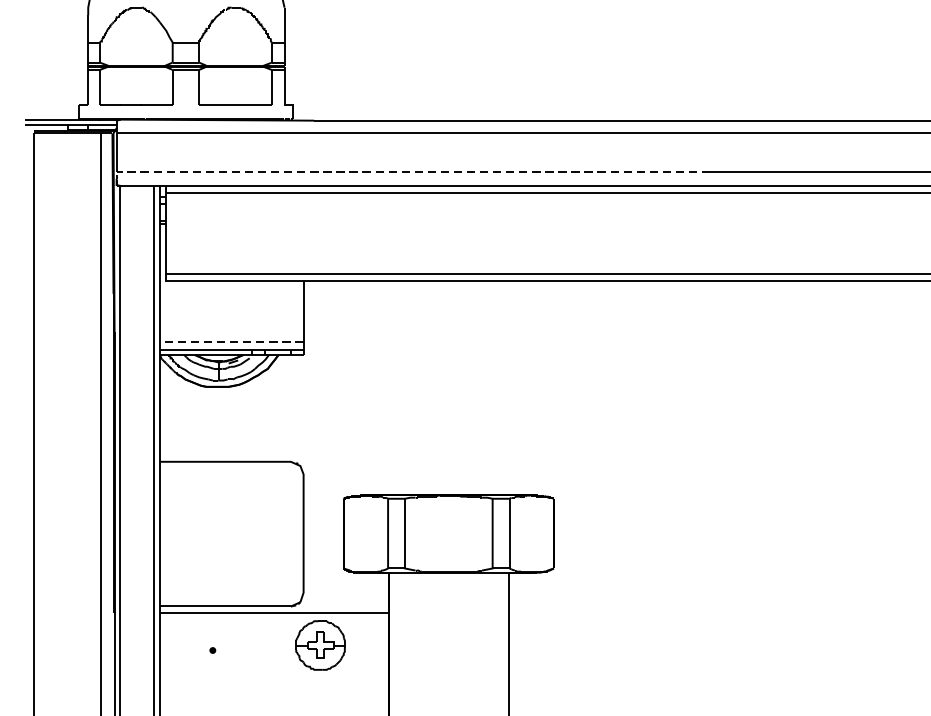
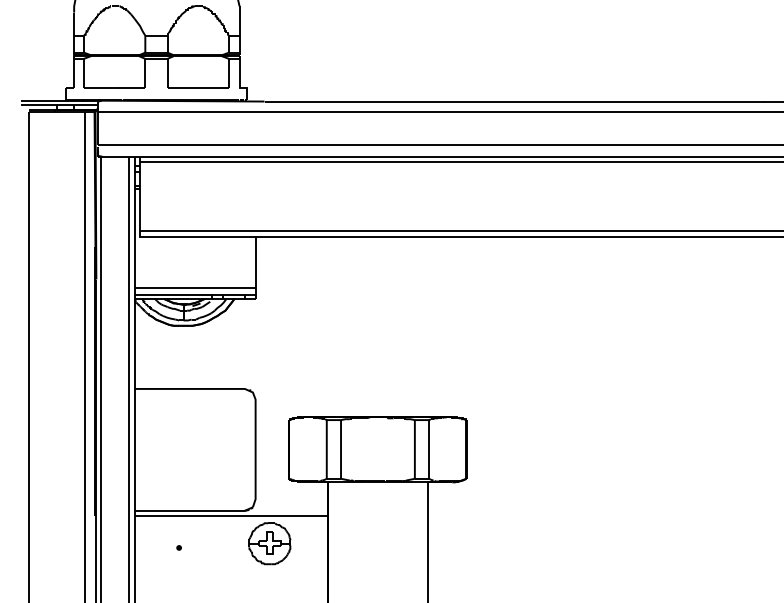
line: (413, 172) -> (348, 145), dashed -> solid
line: (231, 342) -> (194, 288), dashed -> solid

